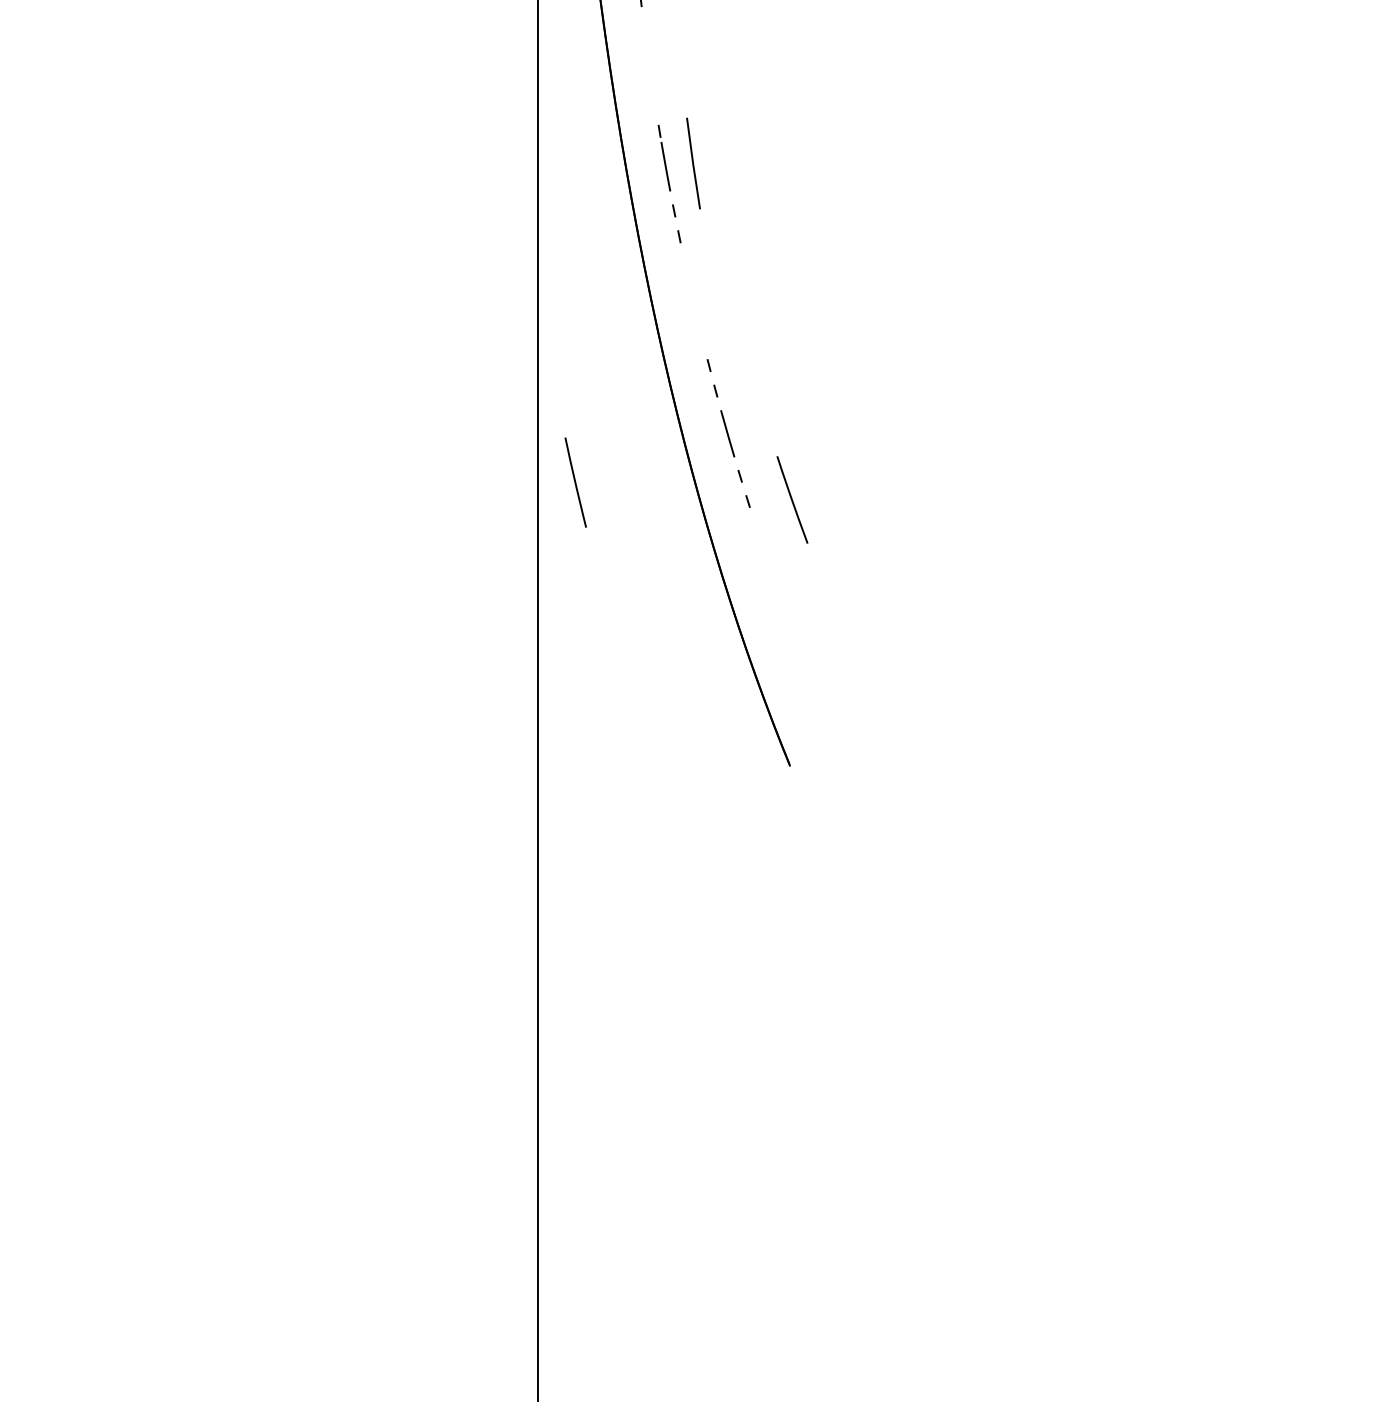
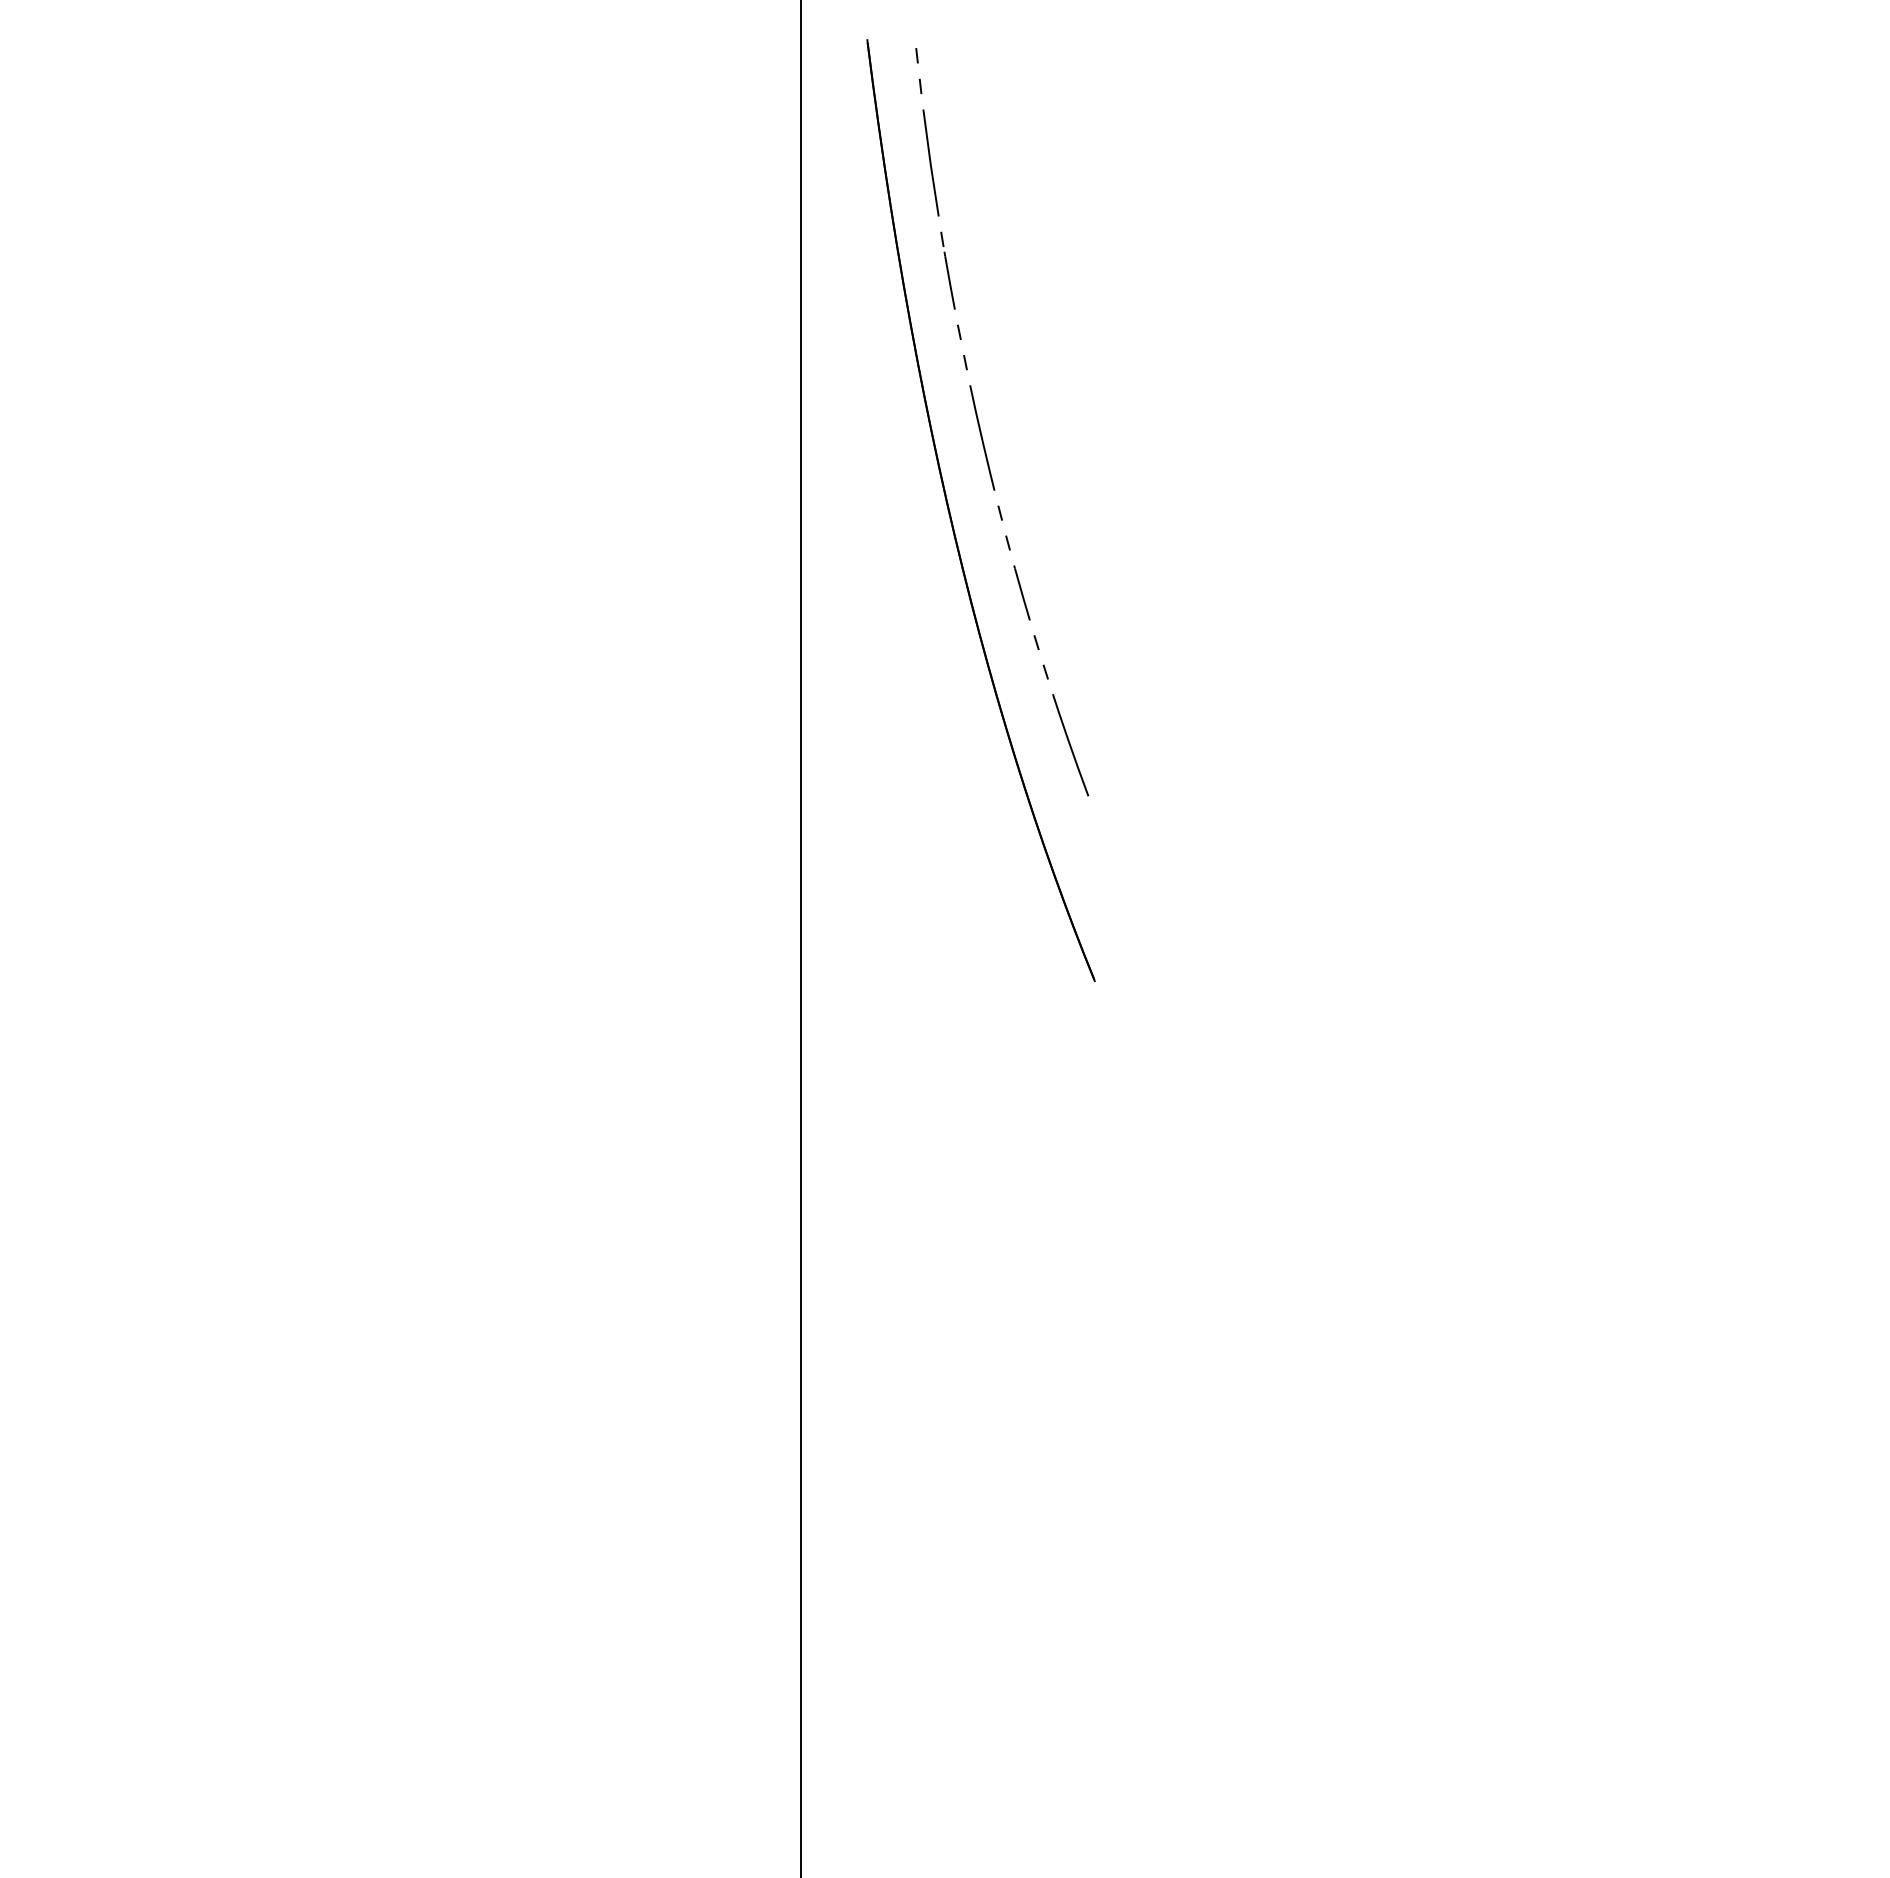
line: (693, 163) -> (930, 162), moved
line: (575, 482) -> (982, 437), moved
line: (792, 500) -> (1070, 745), moved

